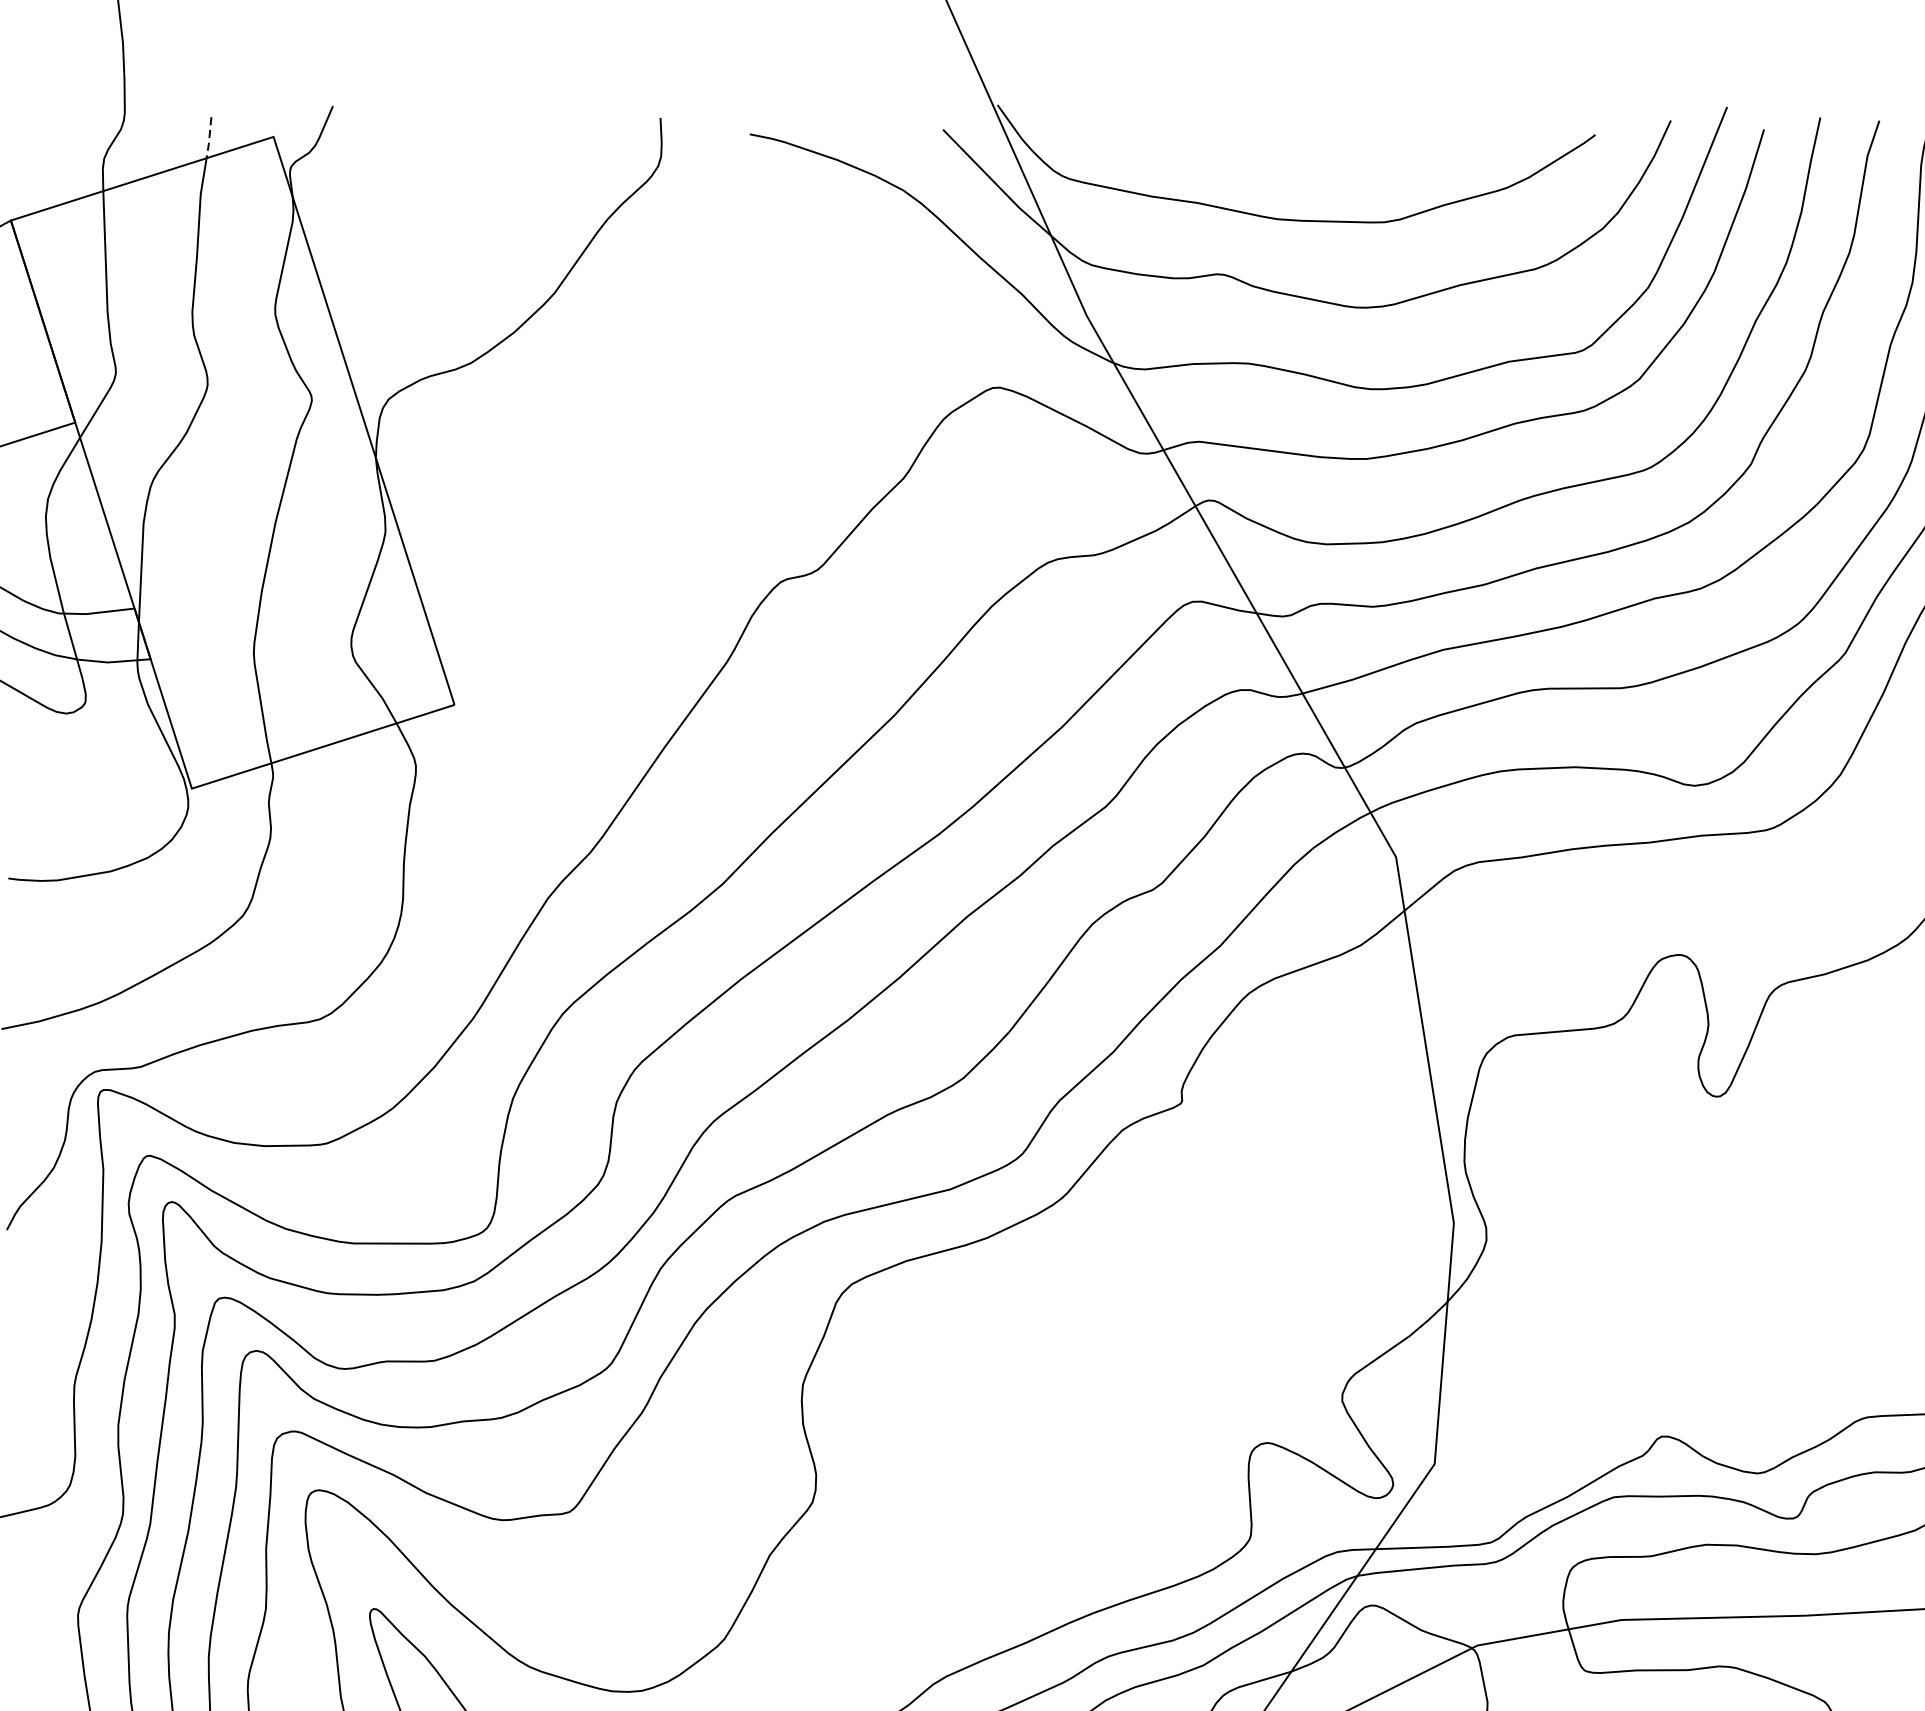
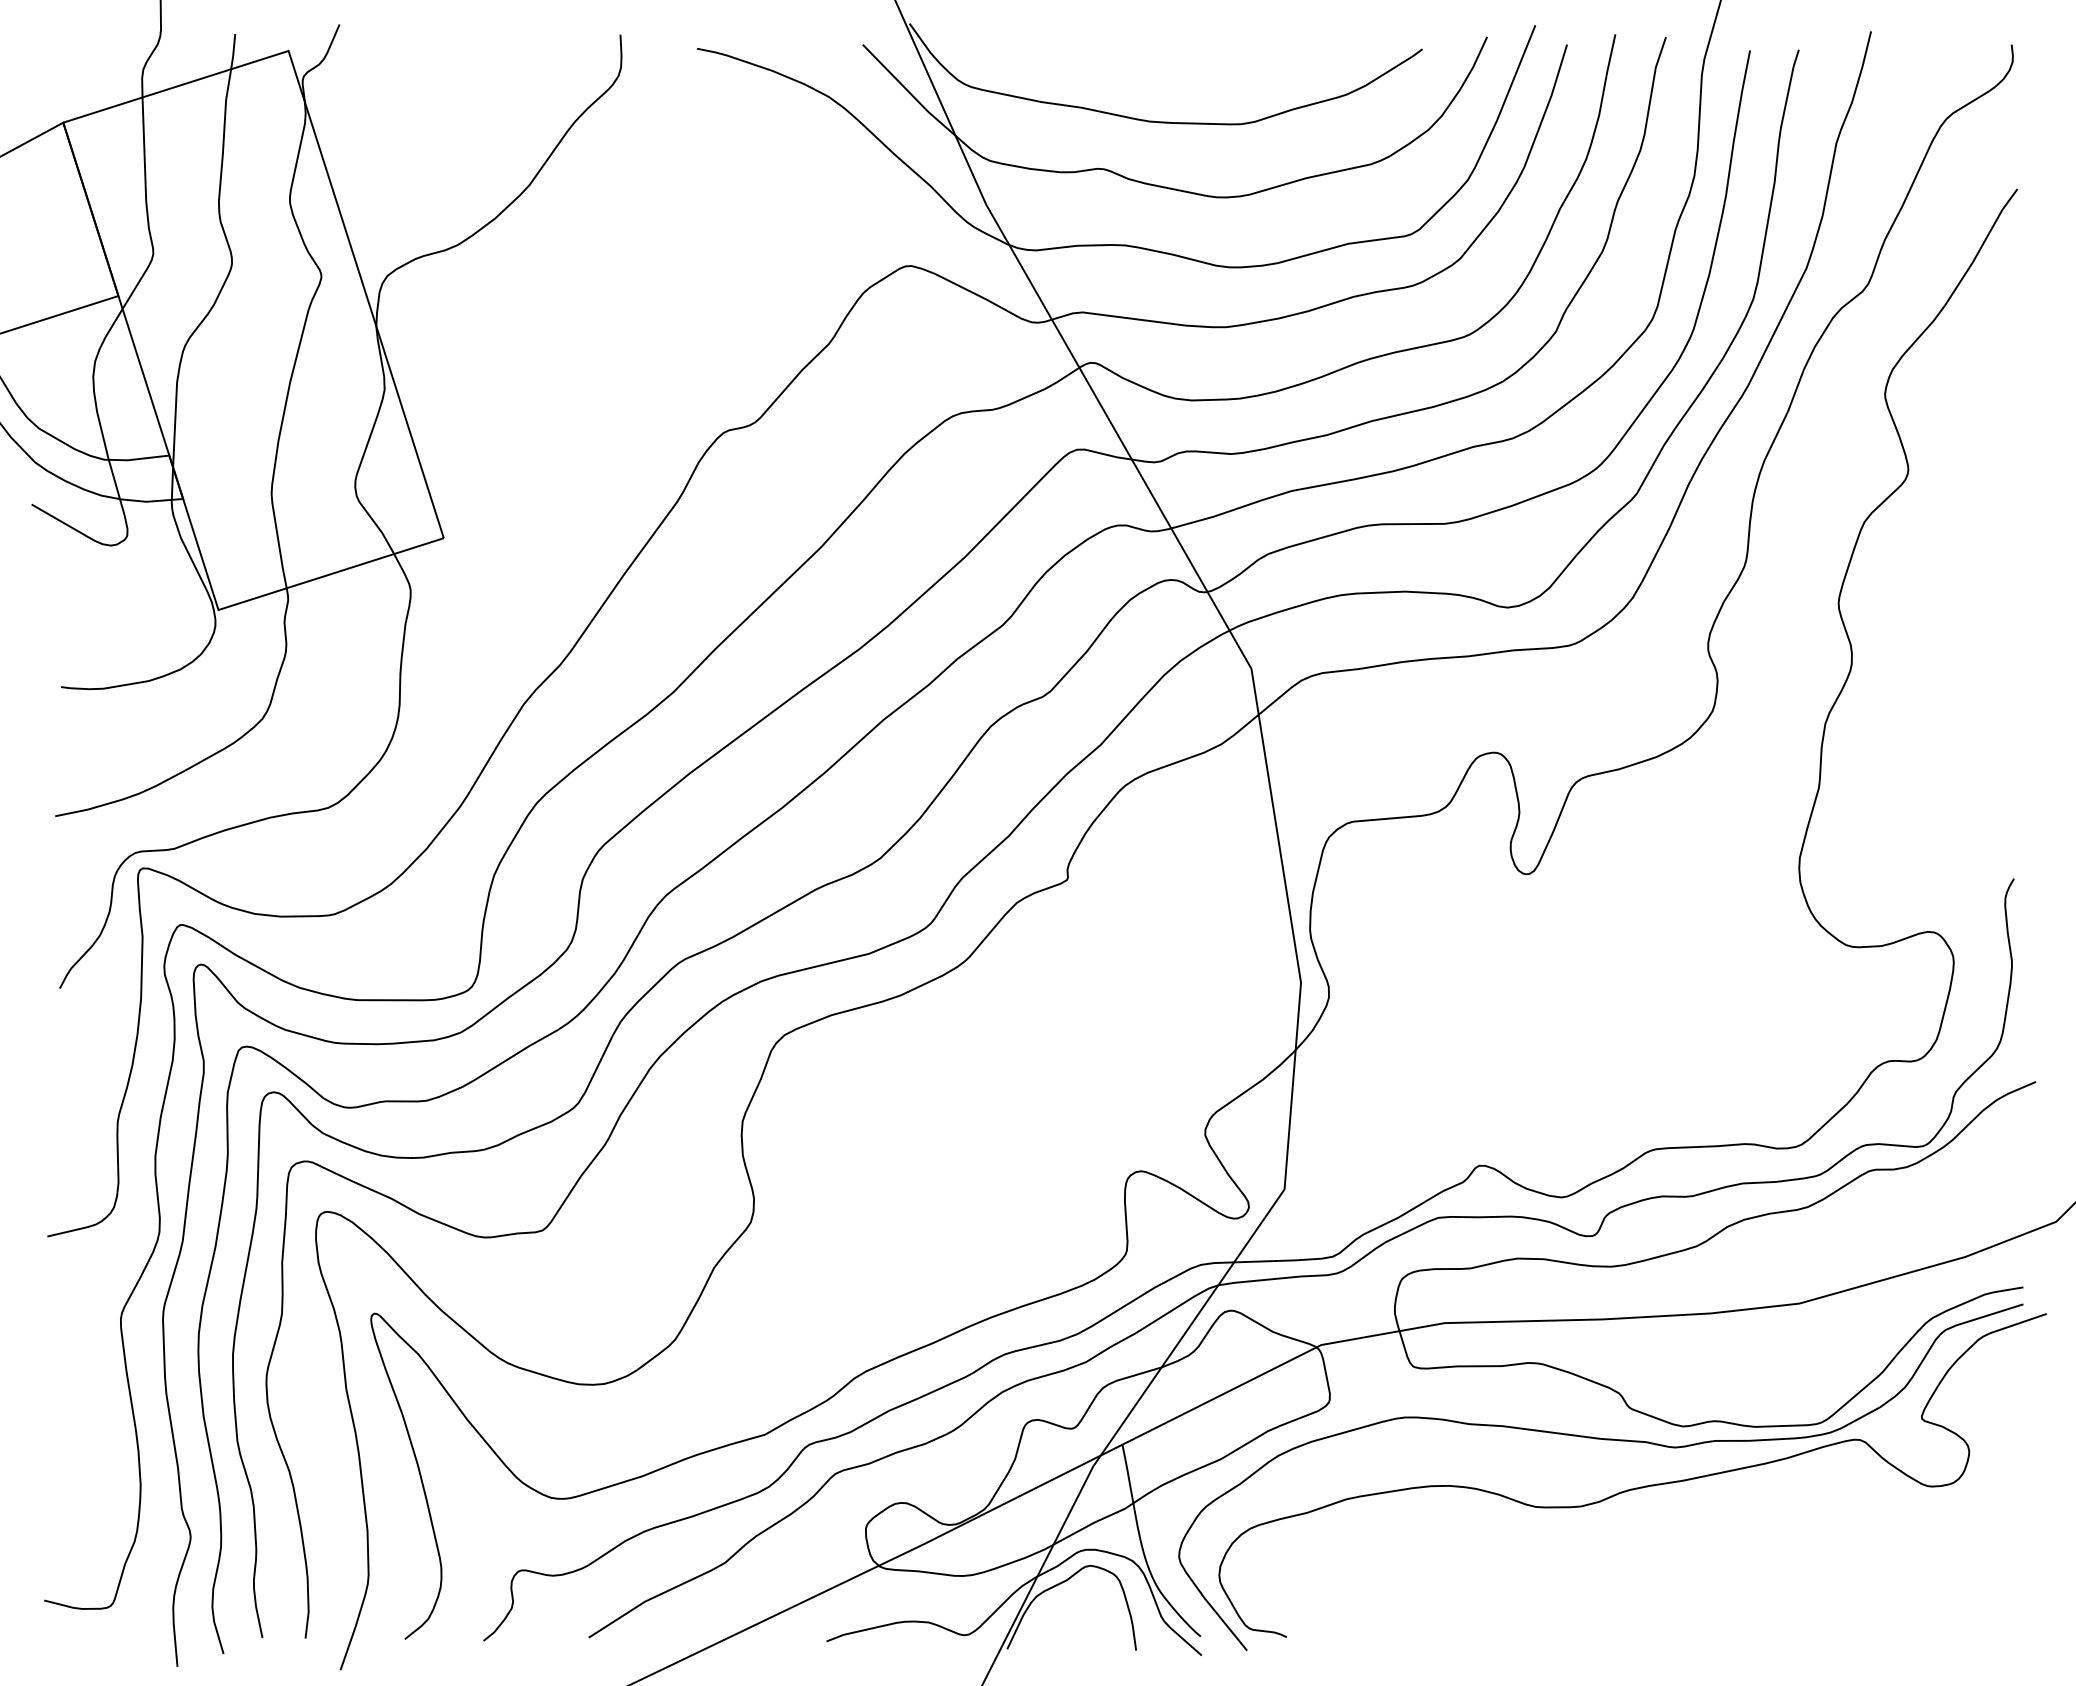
line: (209, 138) -> (233, 52), dashed -> solid

